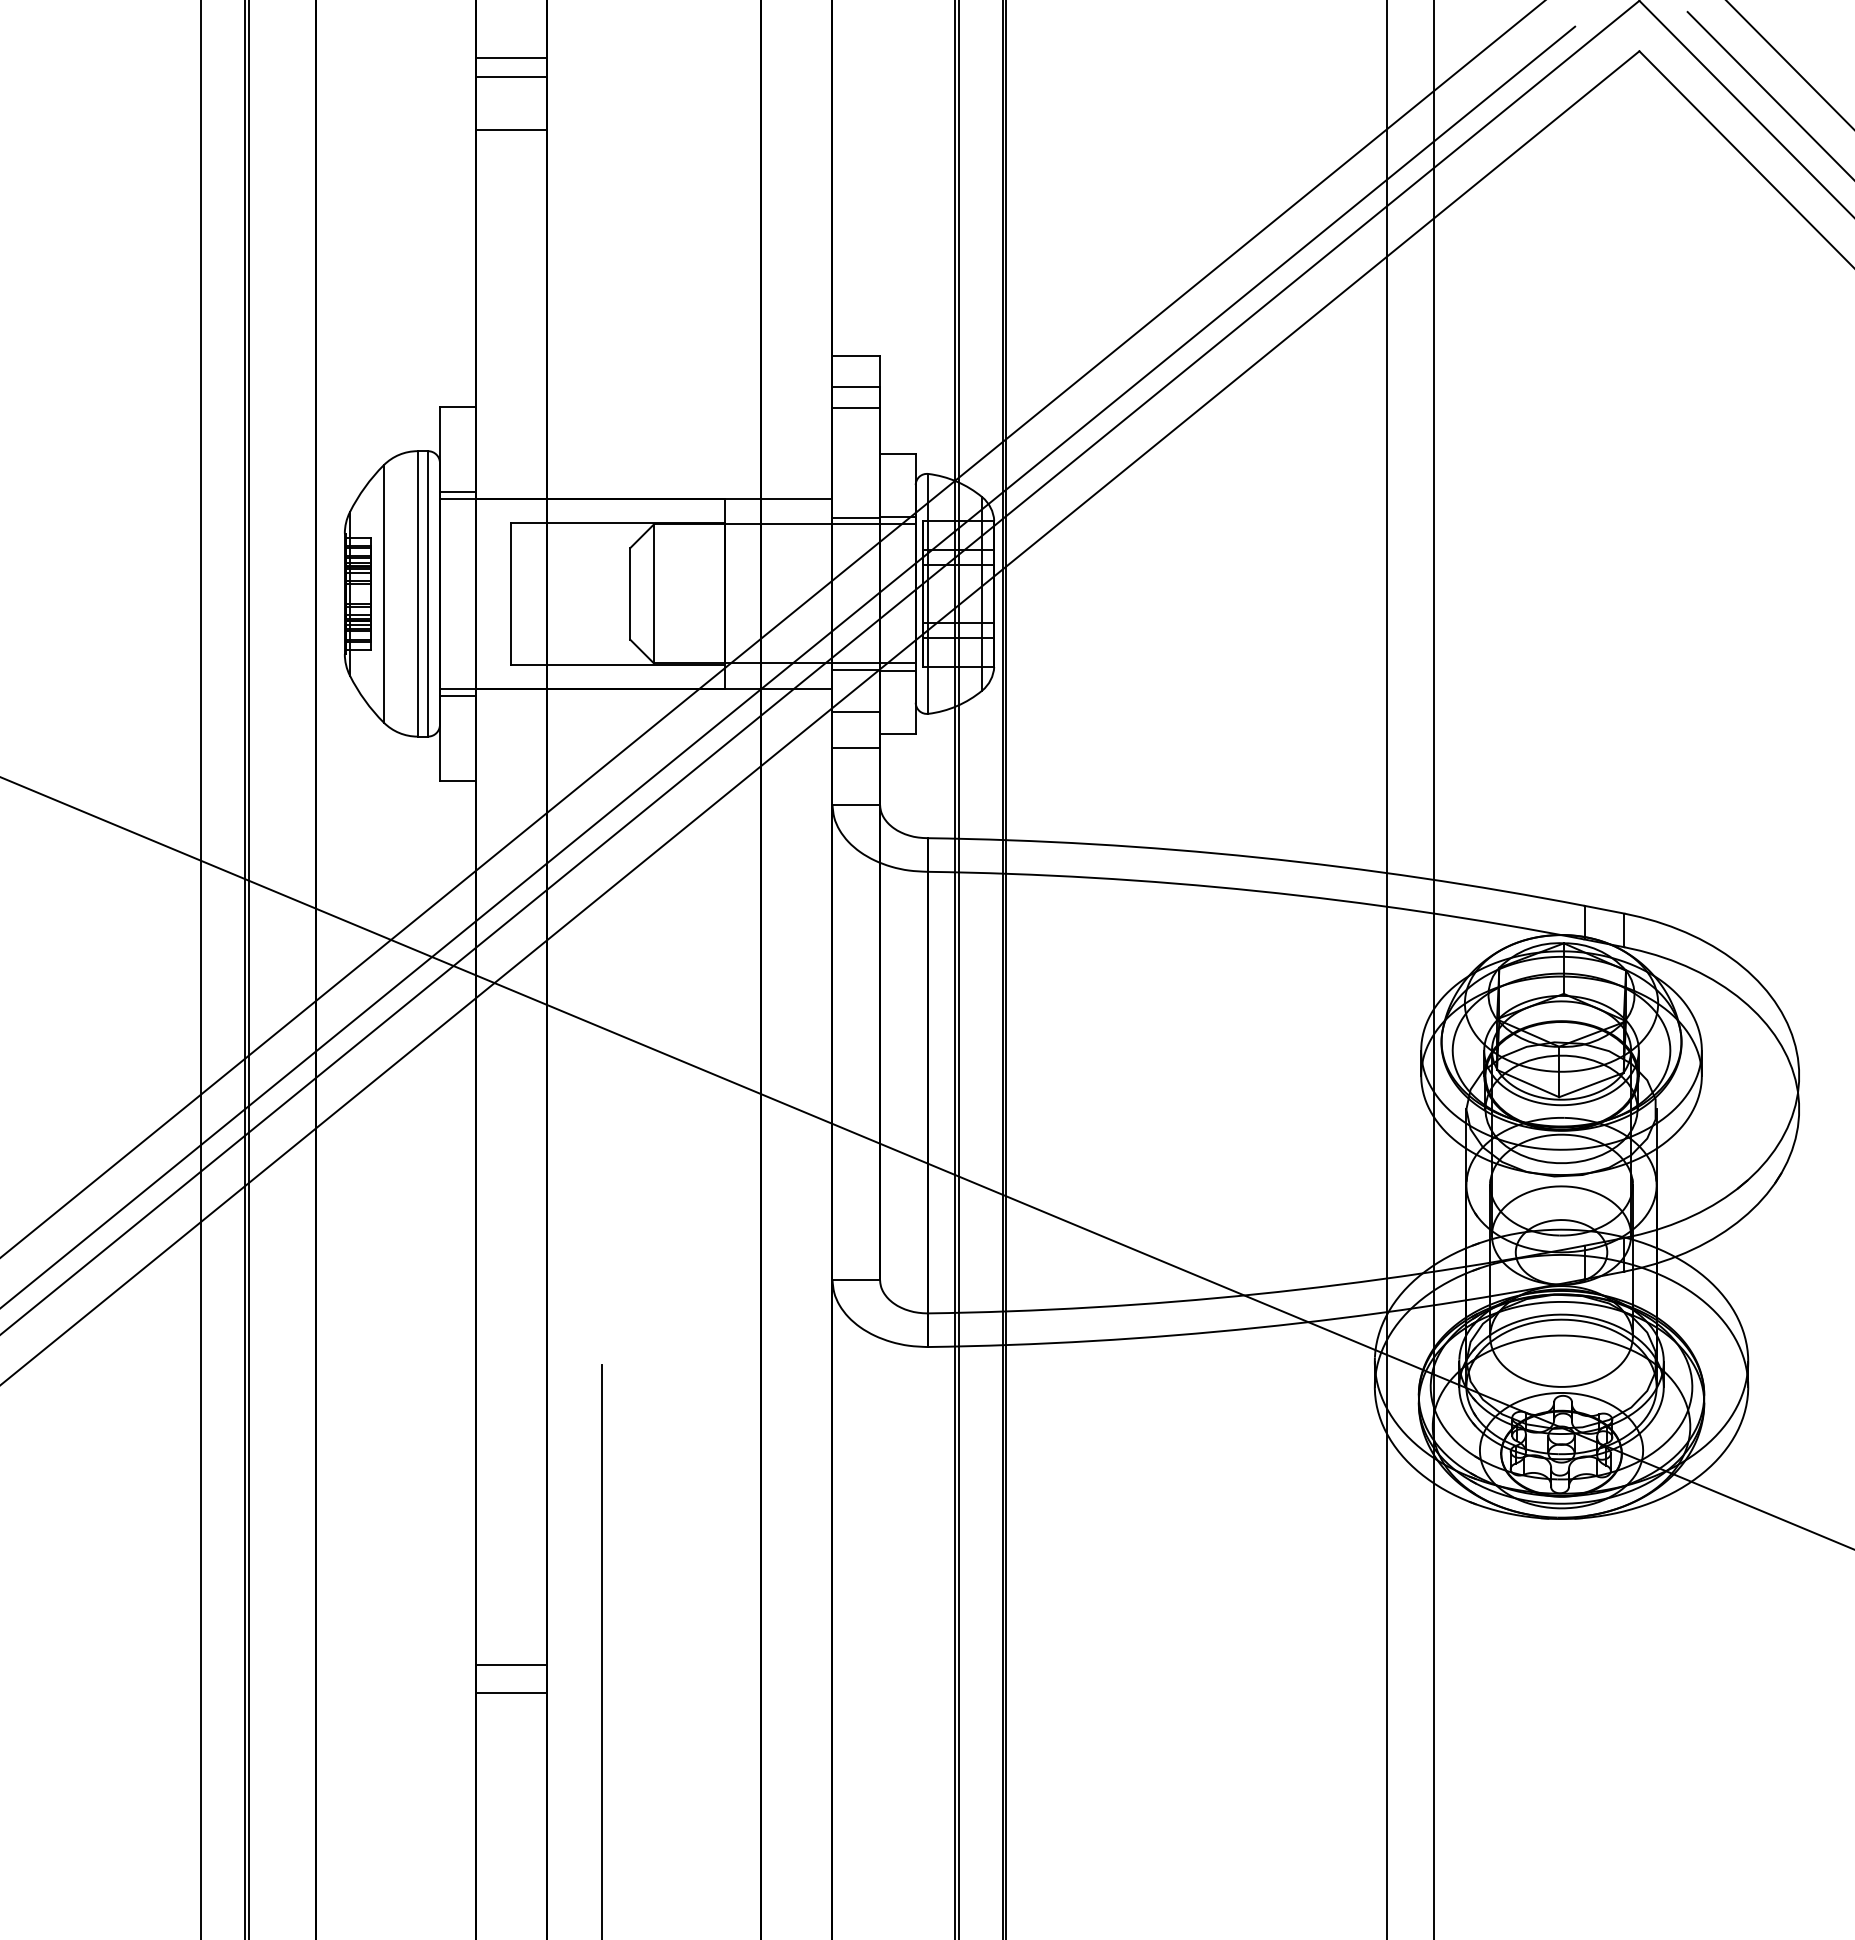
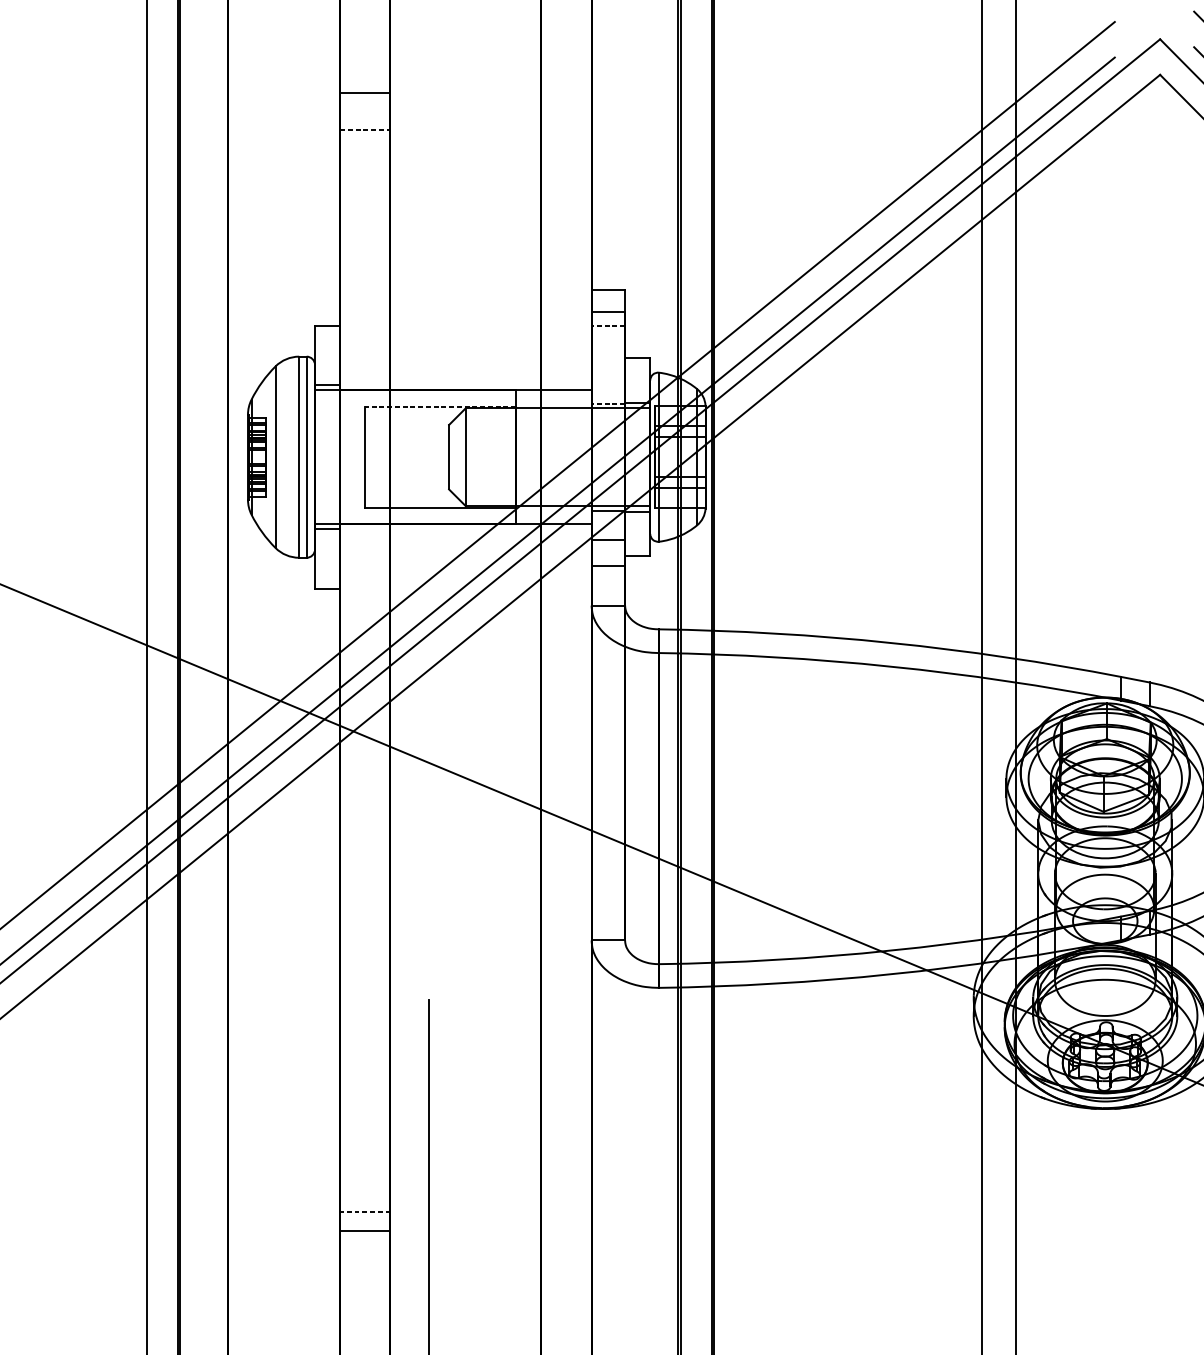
line: (511, 58) -> (365, 79), removed
line: (511, 129) -> (365, 130), solid -> dashed
line: (856, 407) -> (608, 325), solid -> dashed
line: (856, 517) -> (608, 403), solid -> dashed
line: (617, 522) -> (440, 406), solid -> dashed
line: (511, 1665) -> (365, 1212), solid -> dashed

